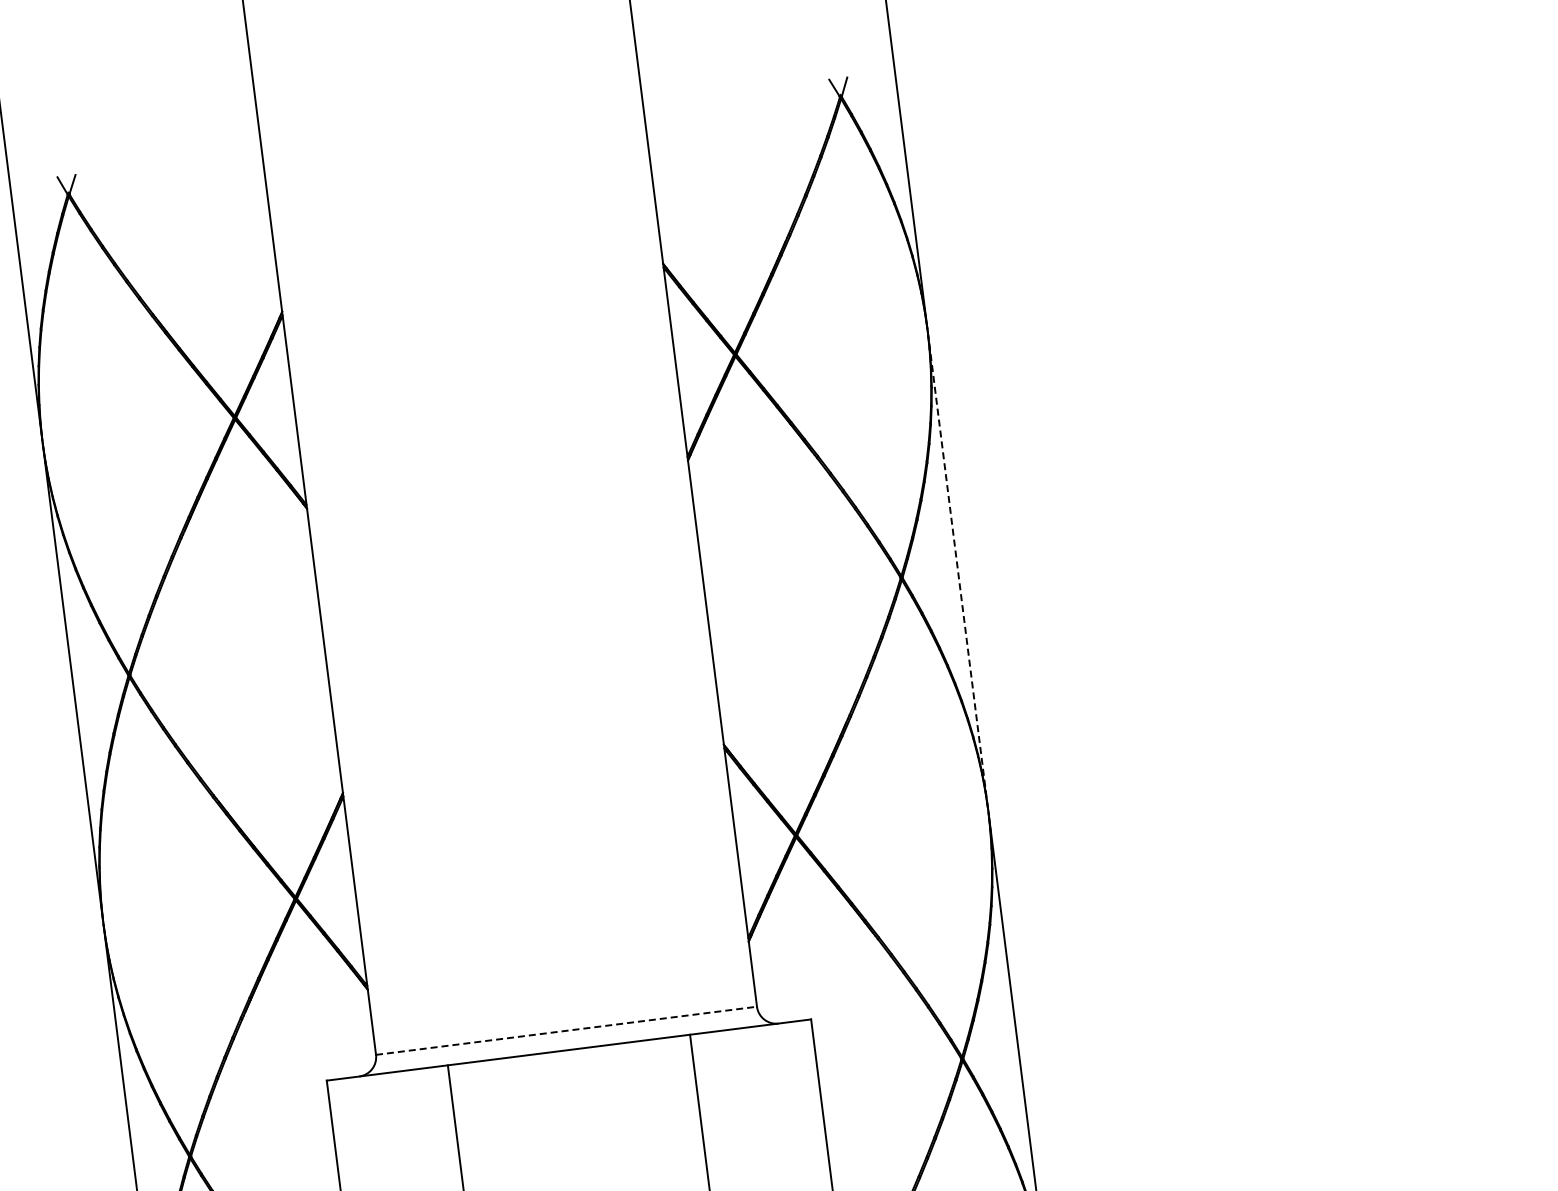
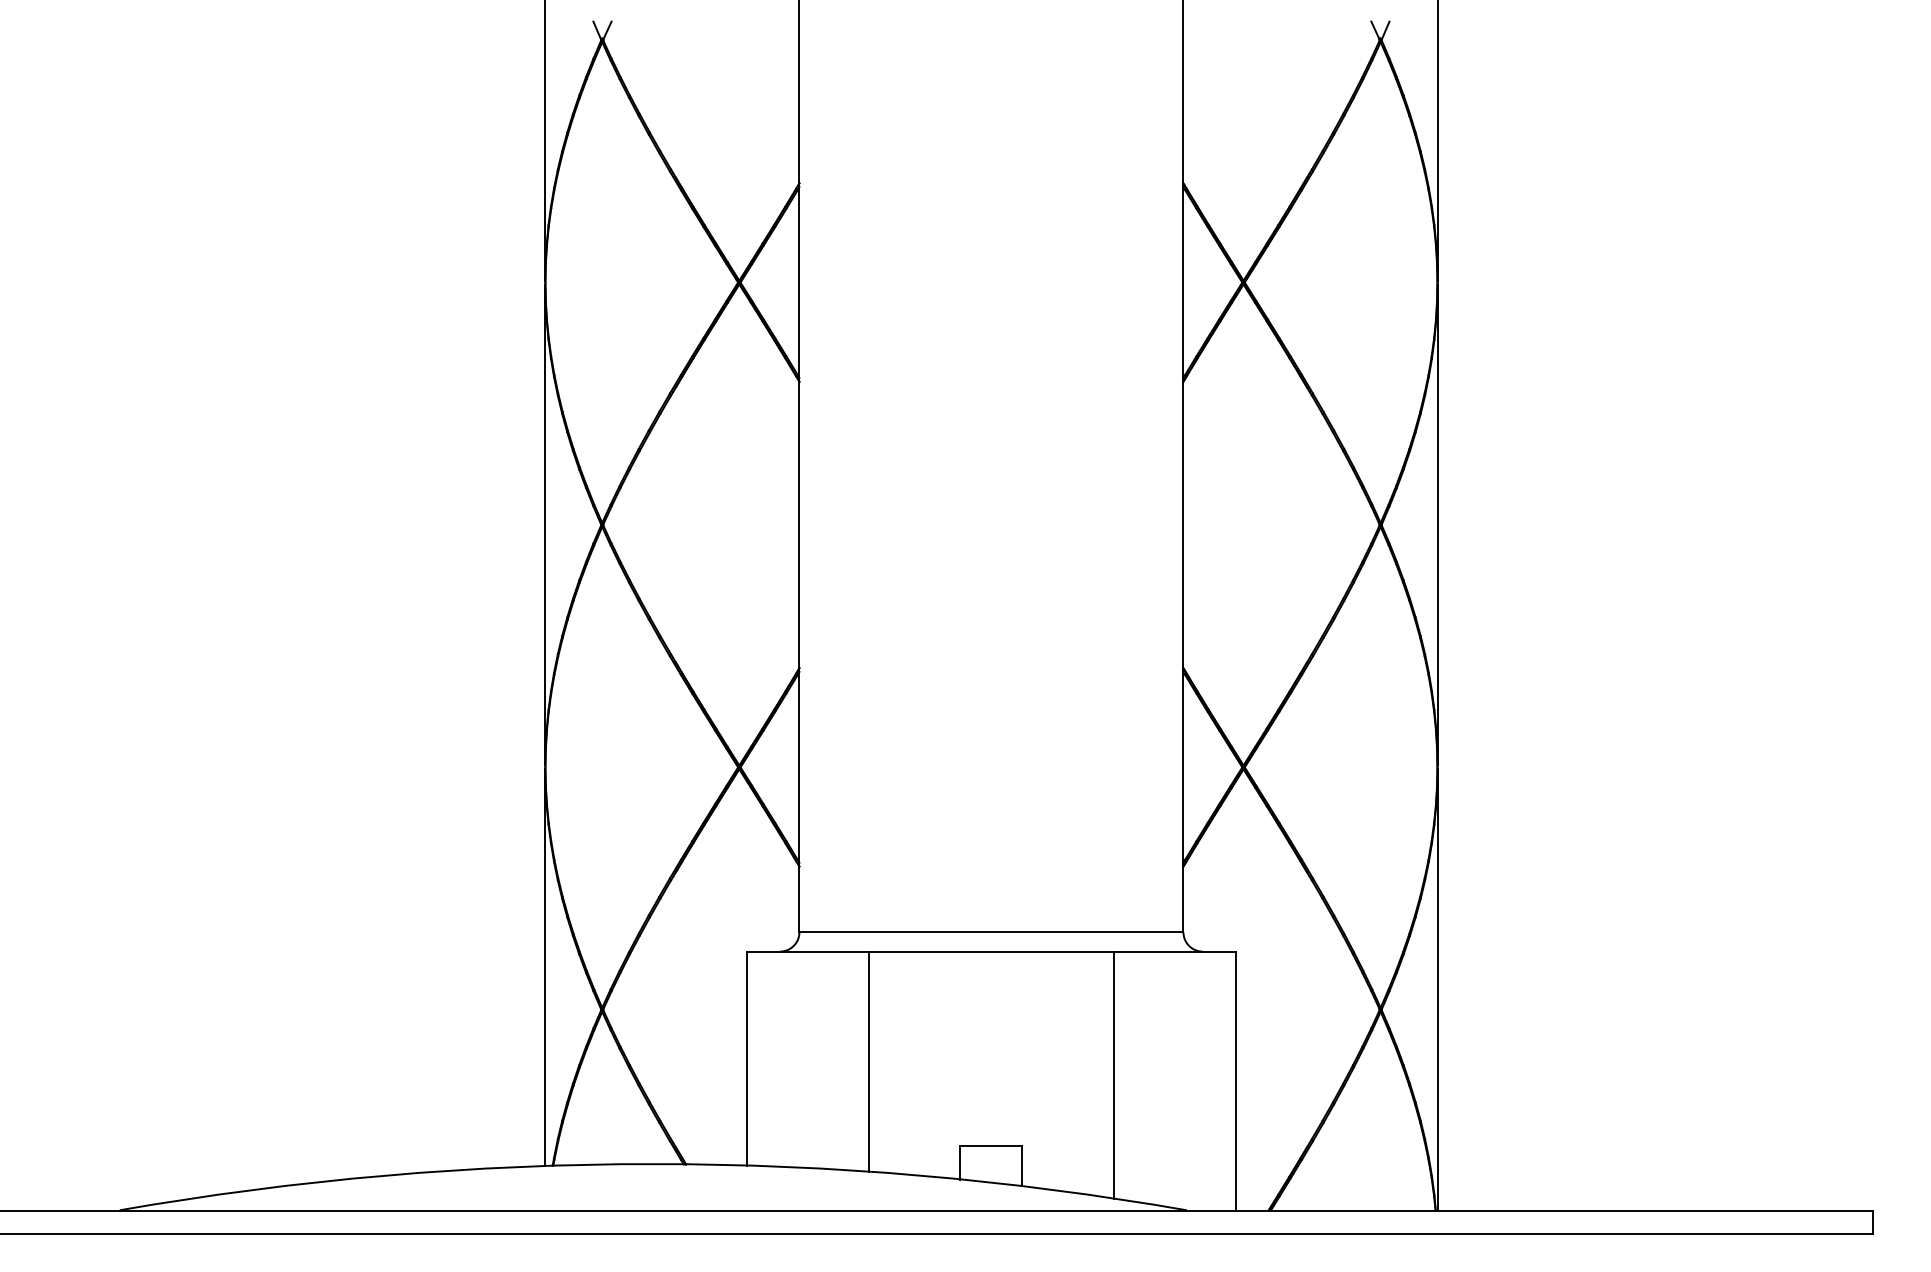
line: (958, 571) -> (1437, 525), dashed -> solid
line: (566, 1031) -> (991, 932), dashed -> solid

